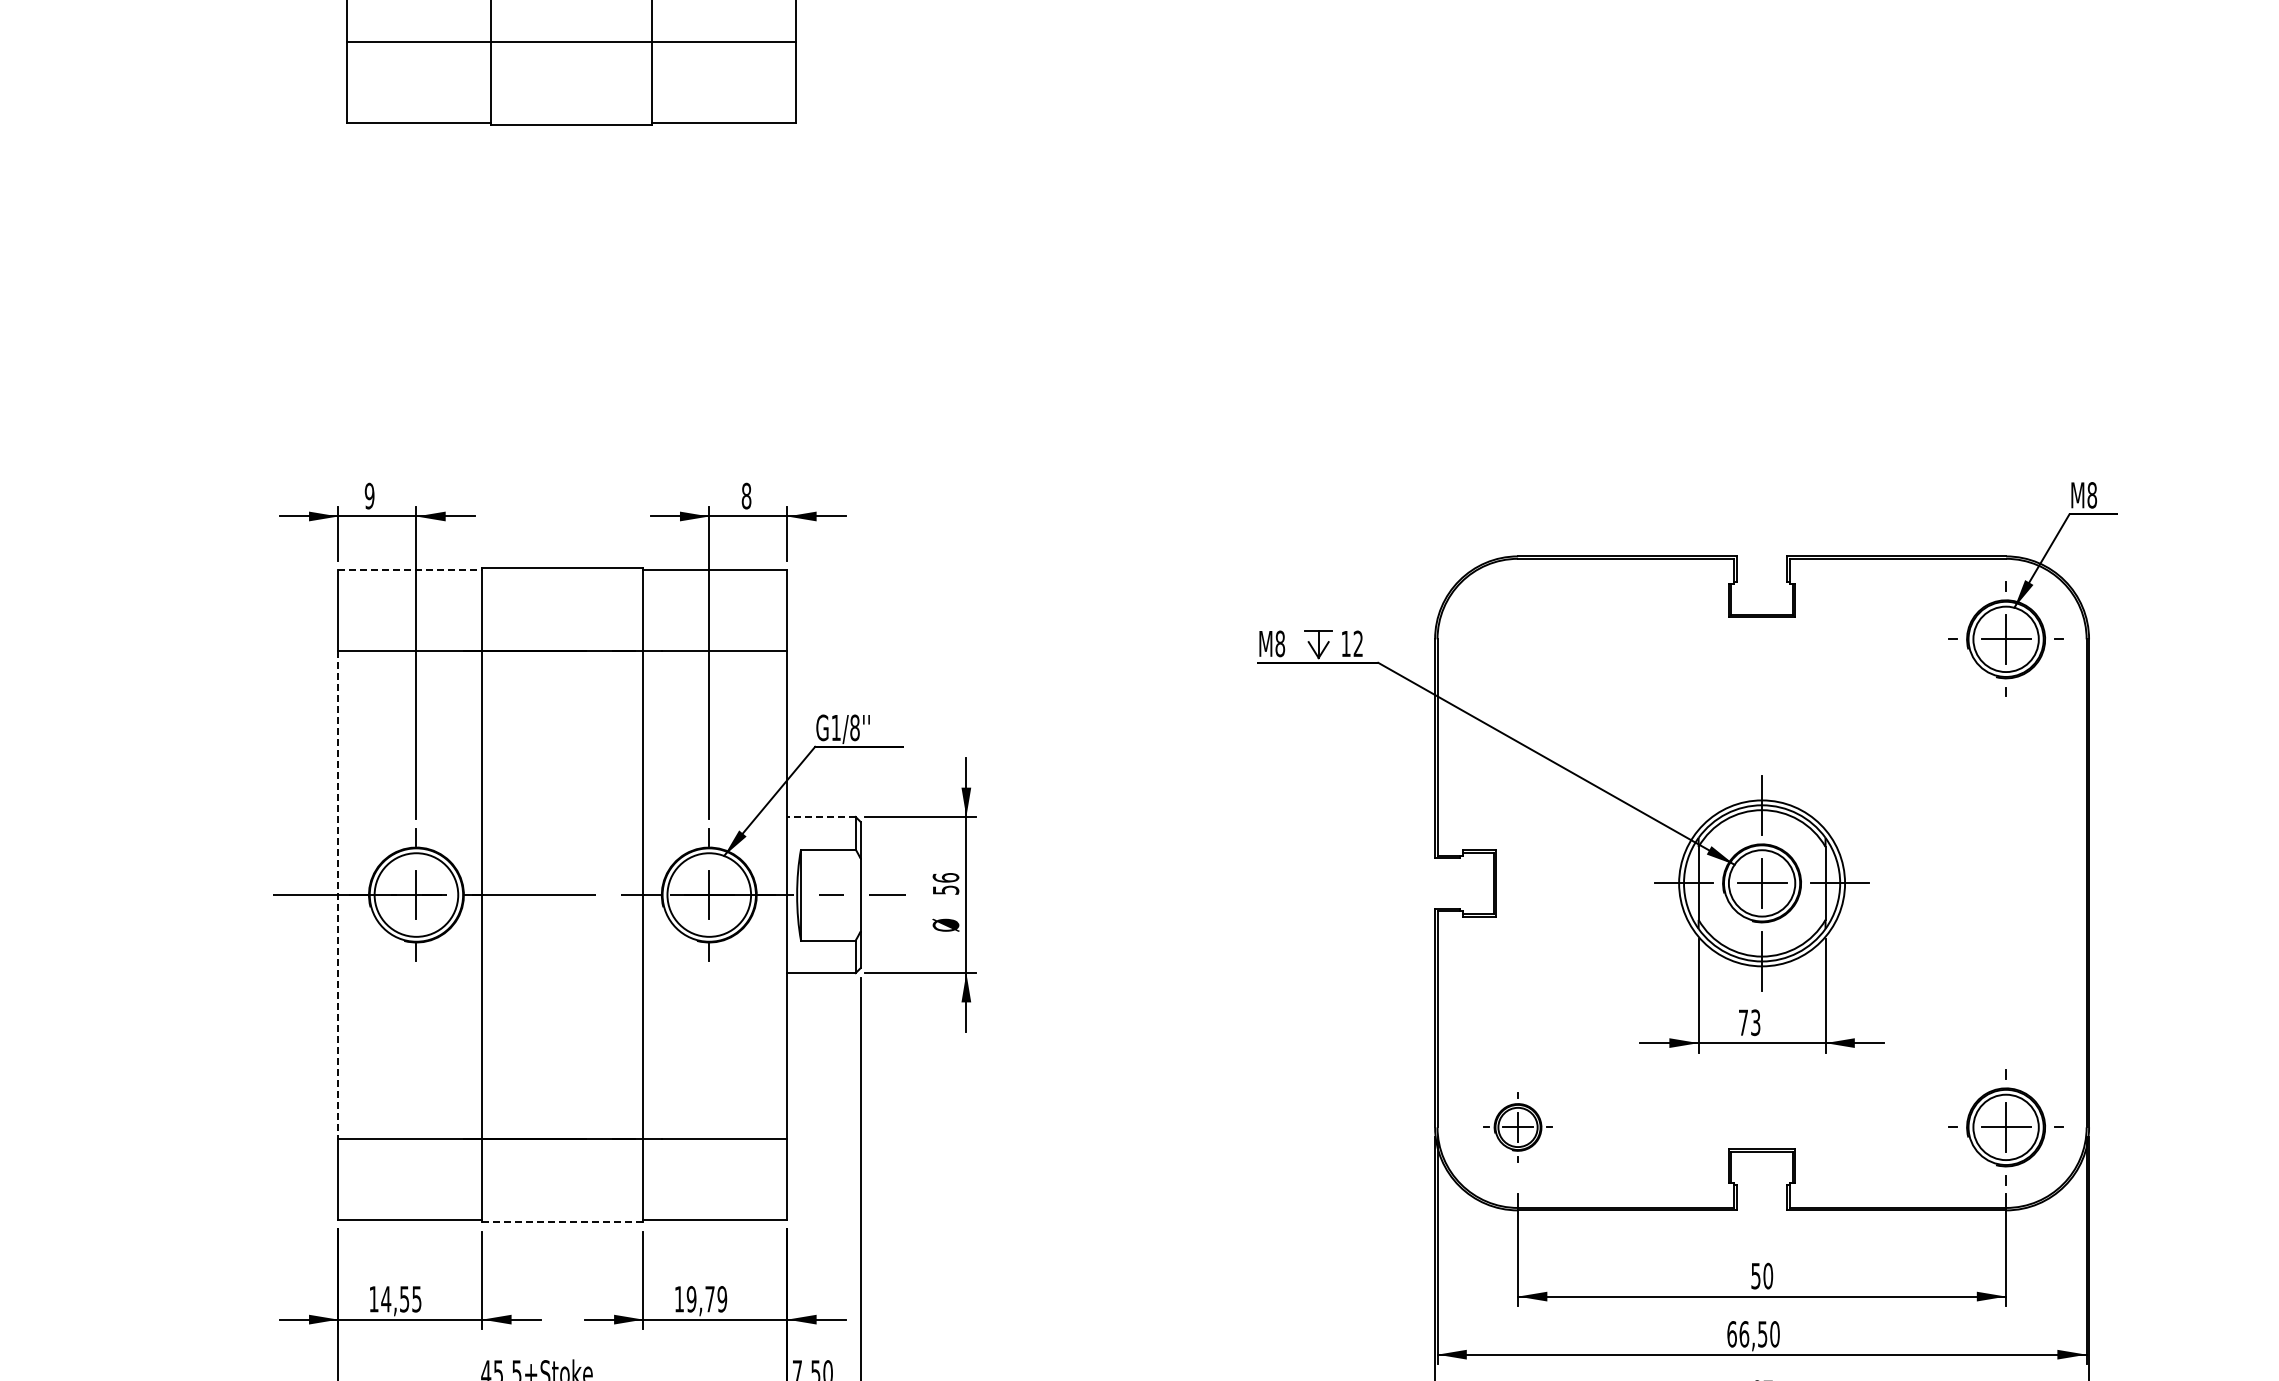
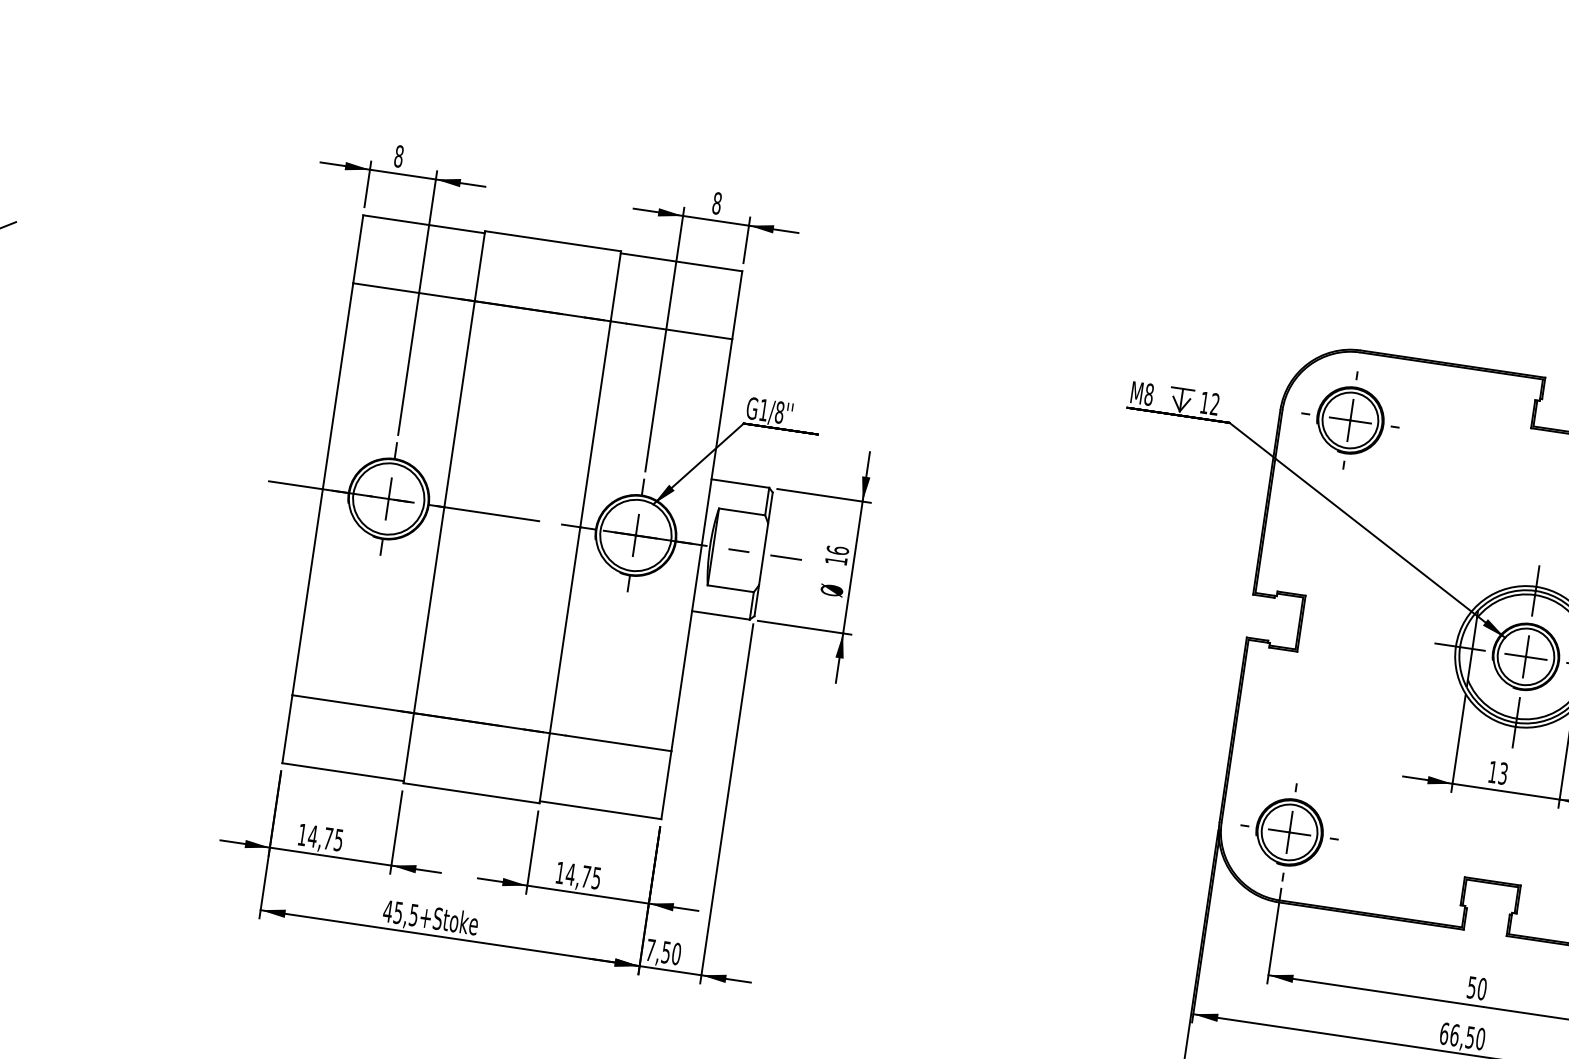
text: (369, 496) -> (398, 156), 9 -> 8
line: (410, 570) -> (424, 224), dashed -> solid
part: (1517, 638) -> (1350, 419), added
line: (821, 816) -> (740, 483), dashed -> solid
text: (946, 889) -> (836, 560), 56 -> 16
line: (338, 895) -> (322, 489), dashed -> solid
text: (1743, 1022) -> (1492, 771), 73 -> 13
part: (1517, 1127) -> (1289, 832), size x1.67
line: (562, 1222) -> (471, 793), dashed -> solid
text: (404, 1299) -> (328, 838), 14,55 -> 14,75
text: (706, 1299) -> (583, 876), 19,79 -> 14,75

